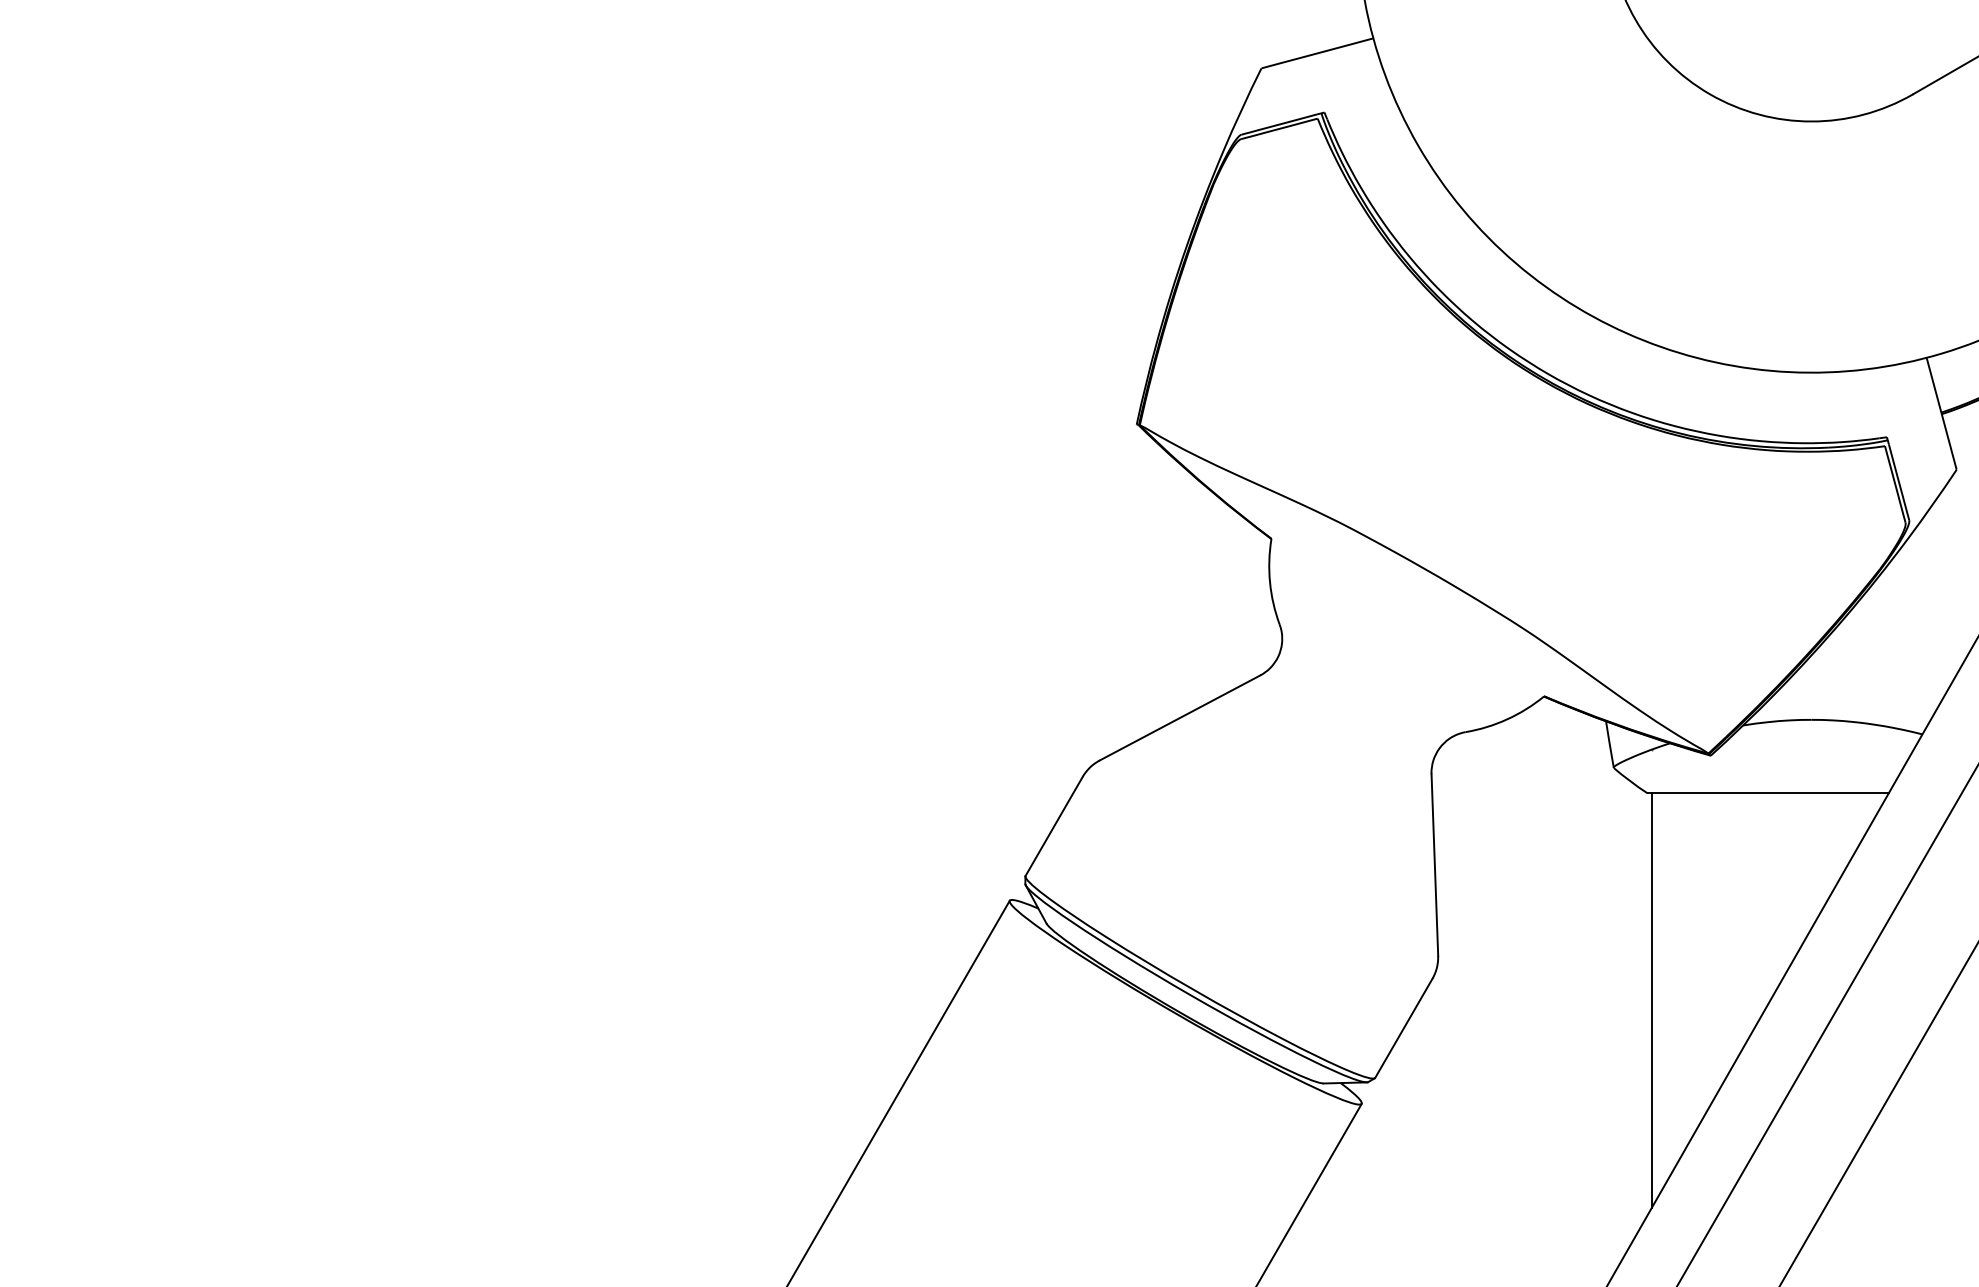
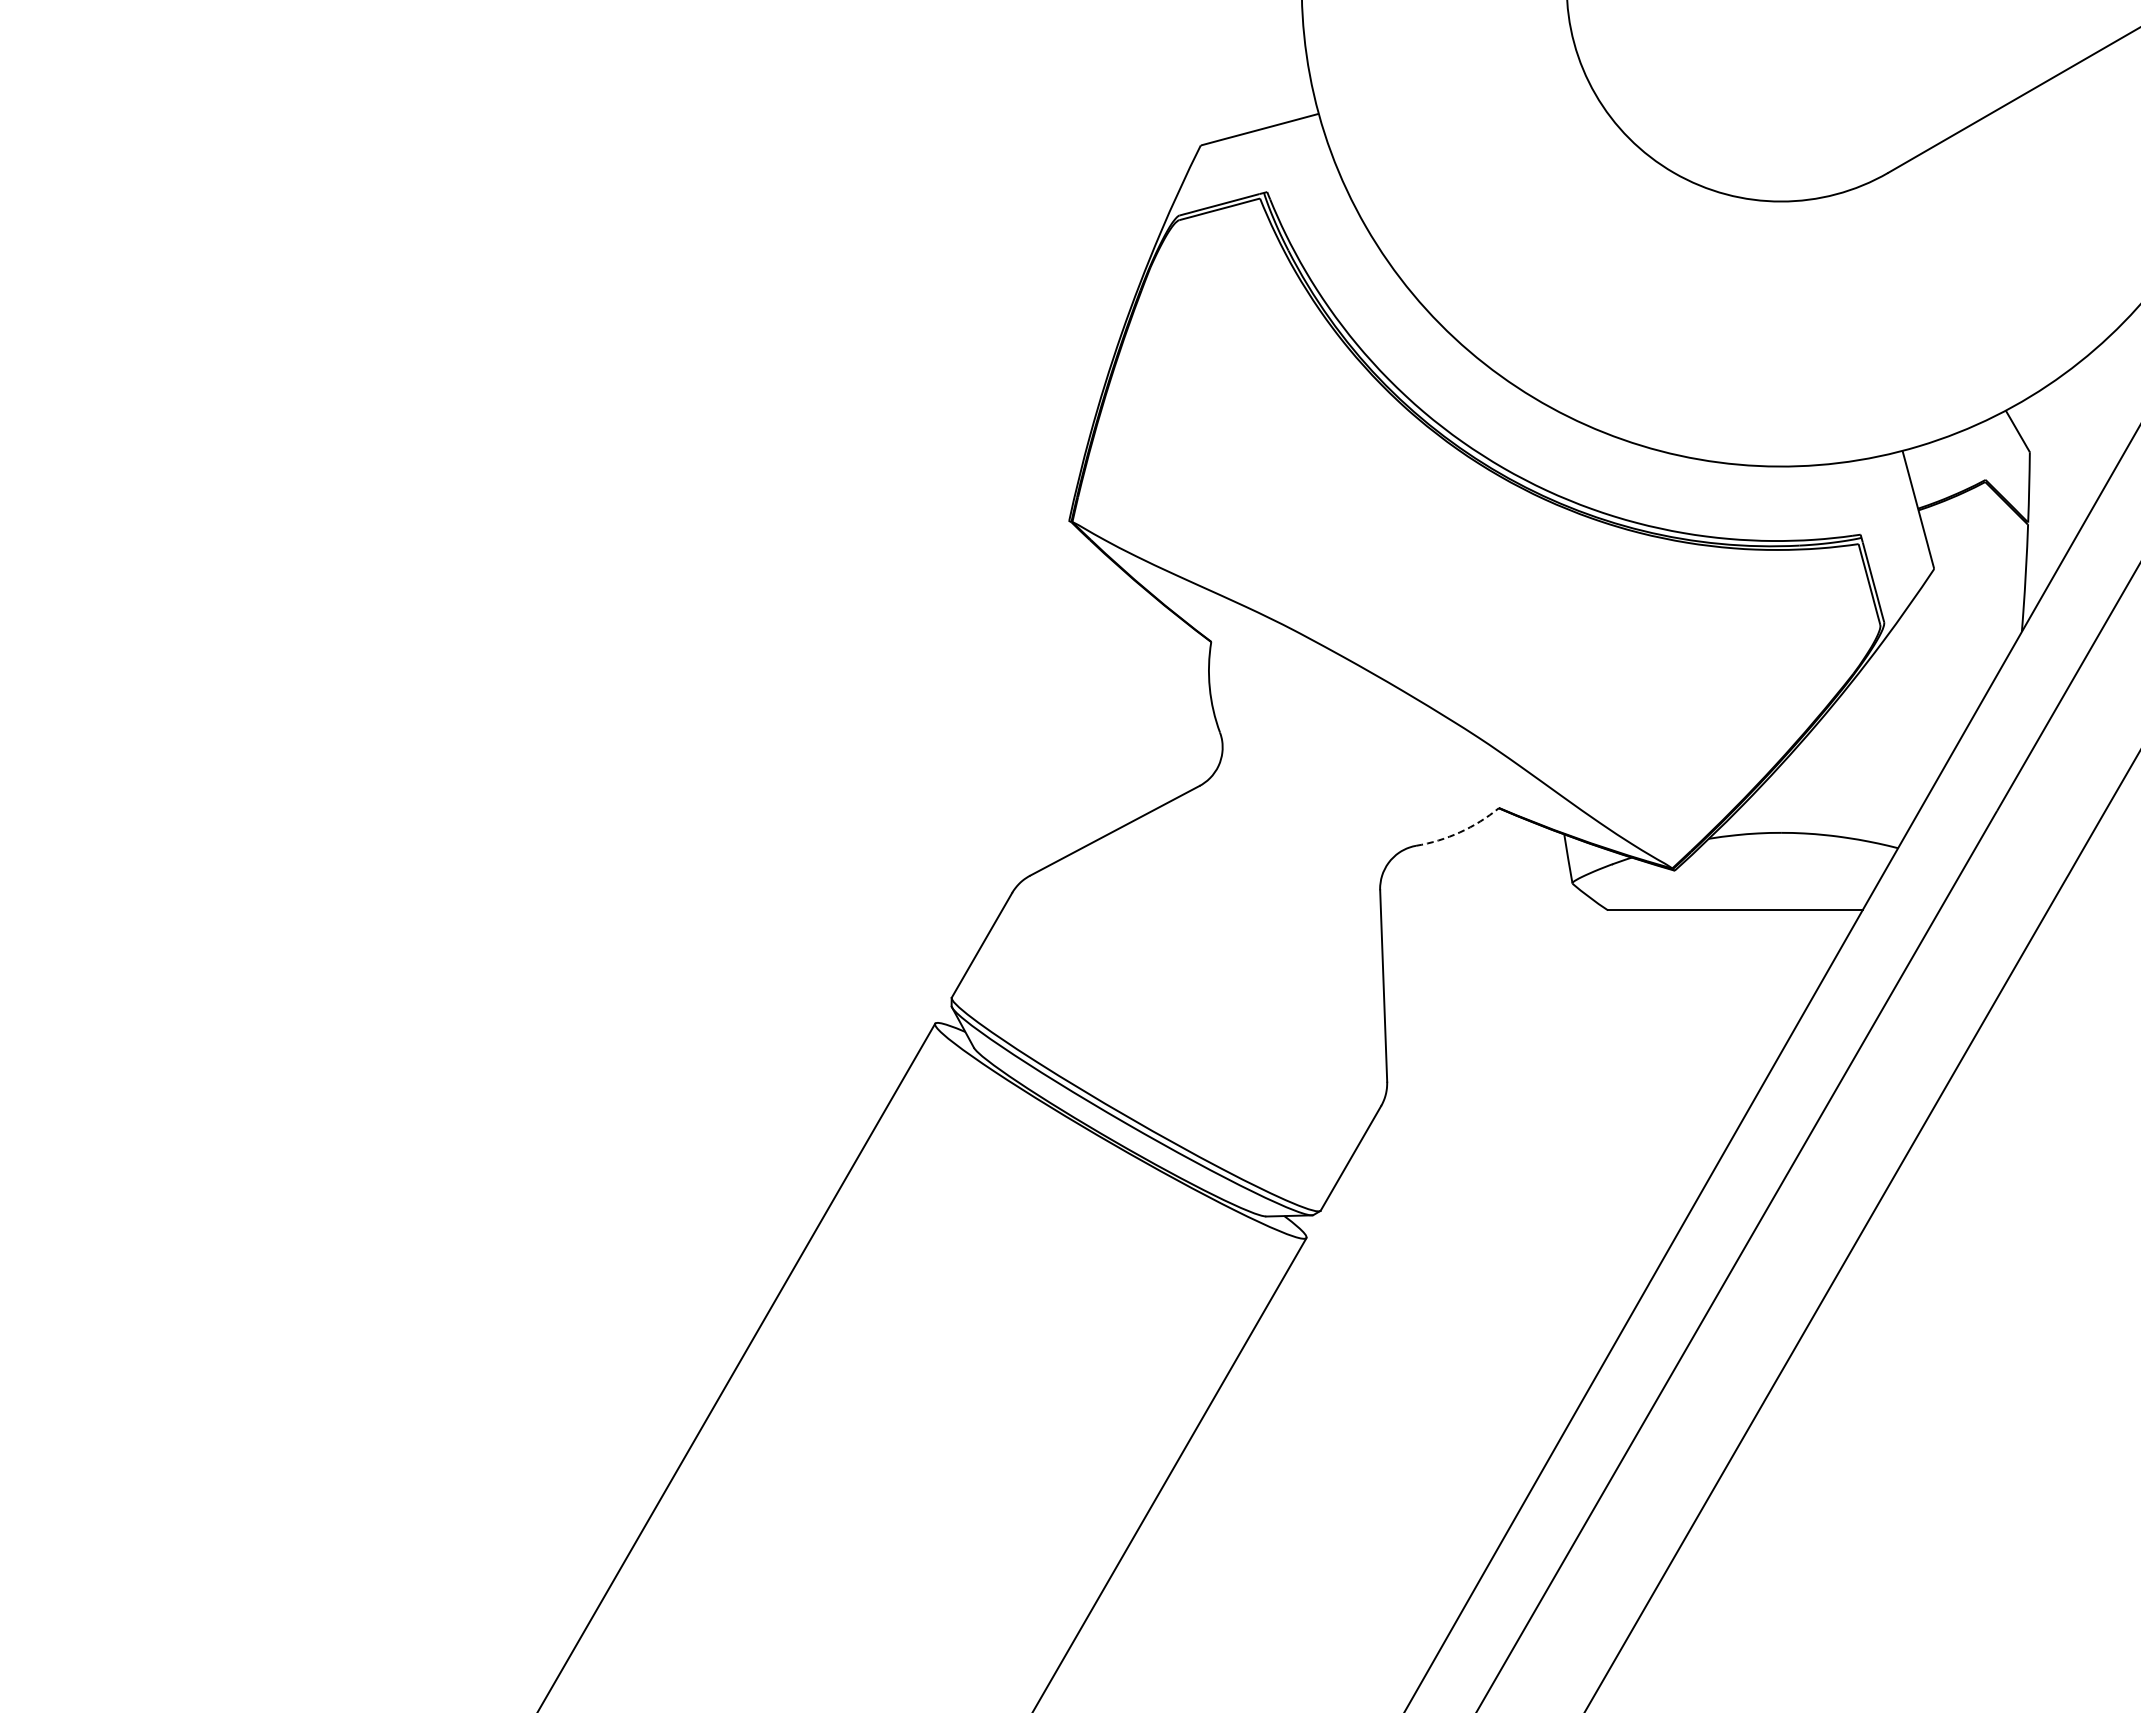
arc: (1506, 719) -> (1459, 832), solid -> dashed
line: (1651, 1000) -> (1612, 1128), removed

